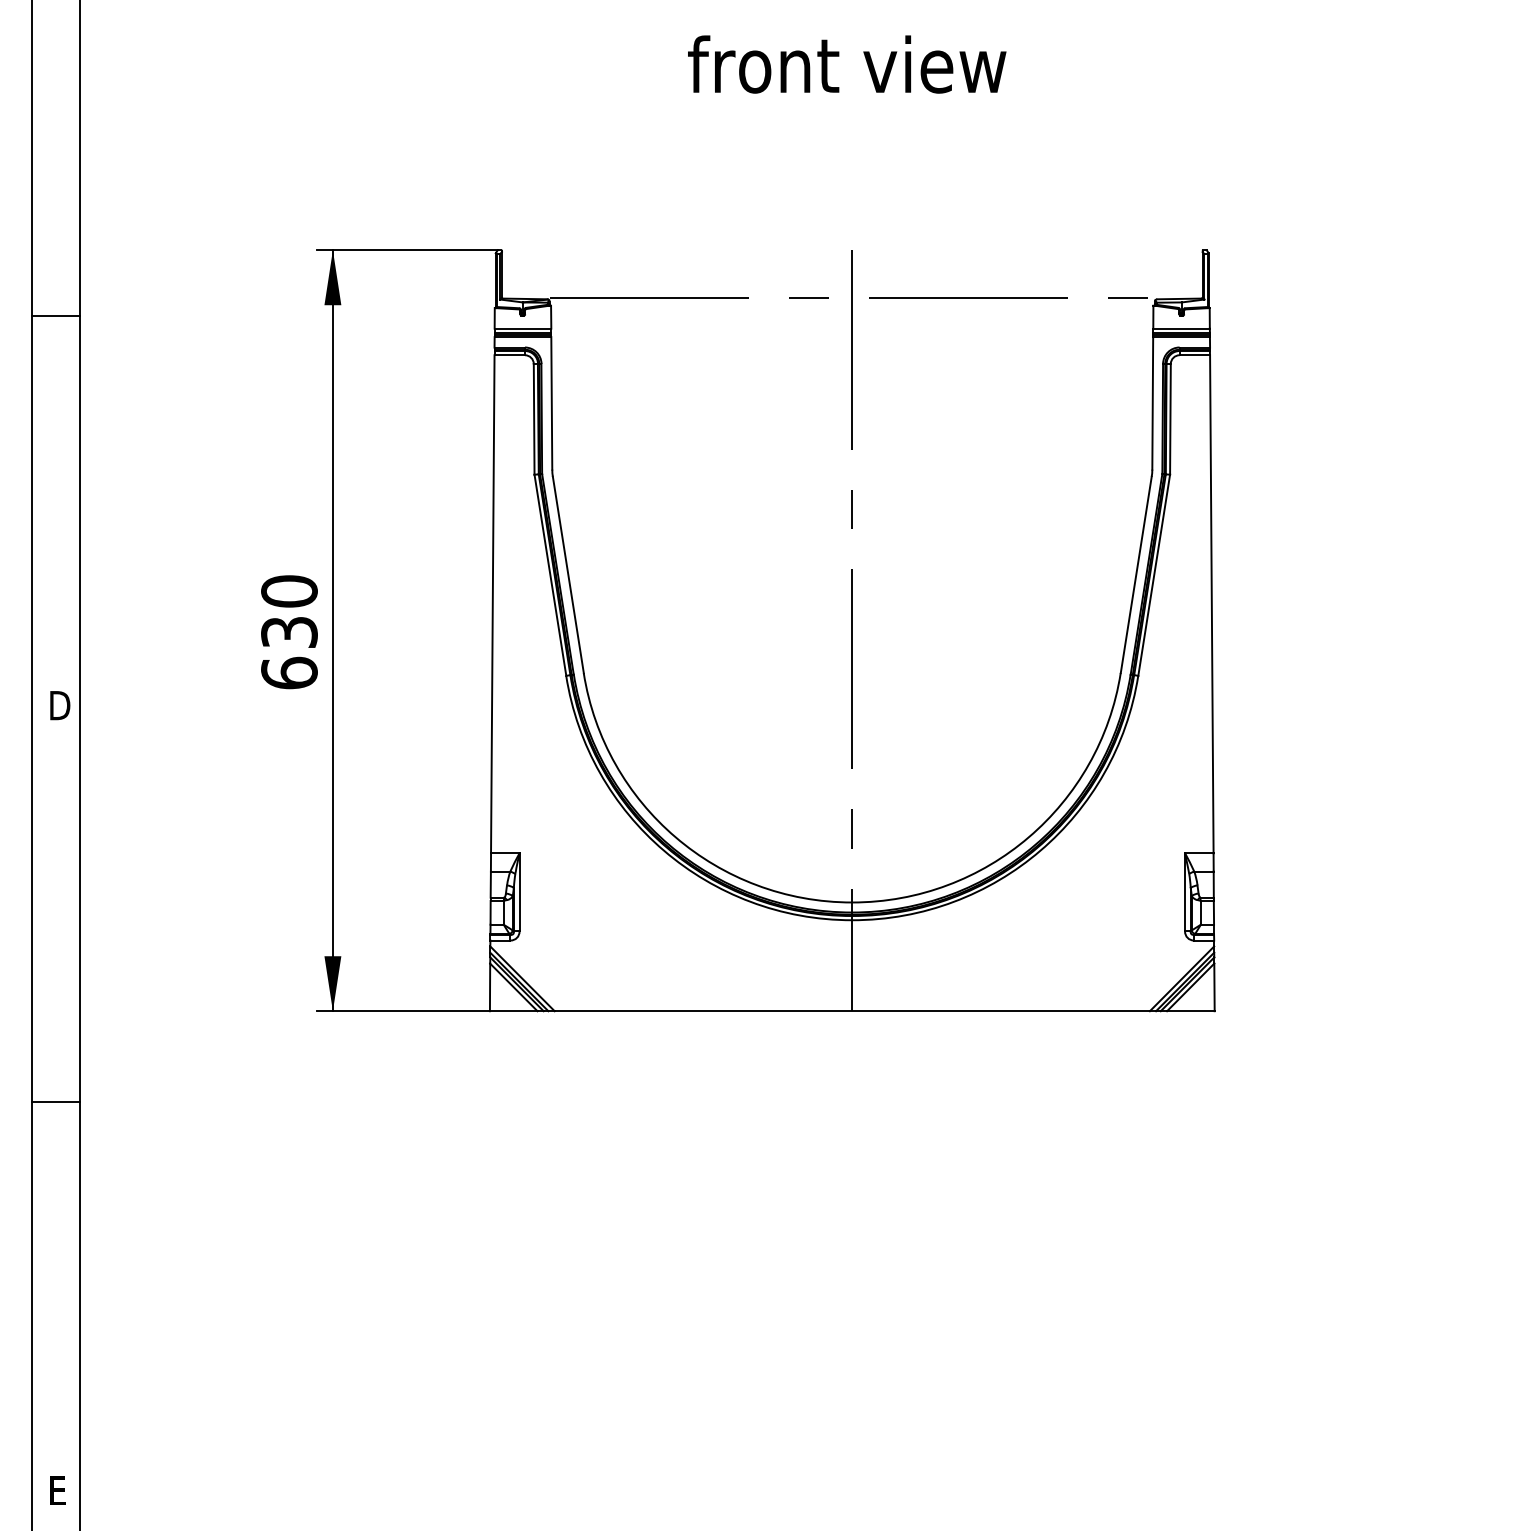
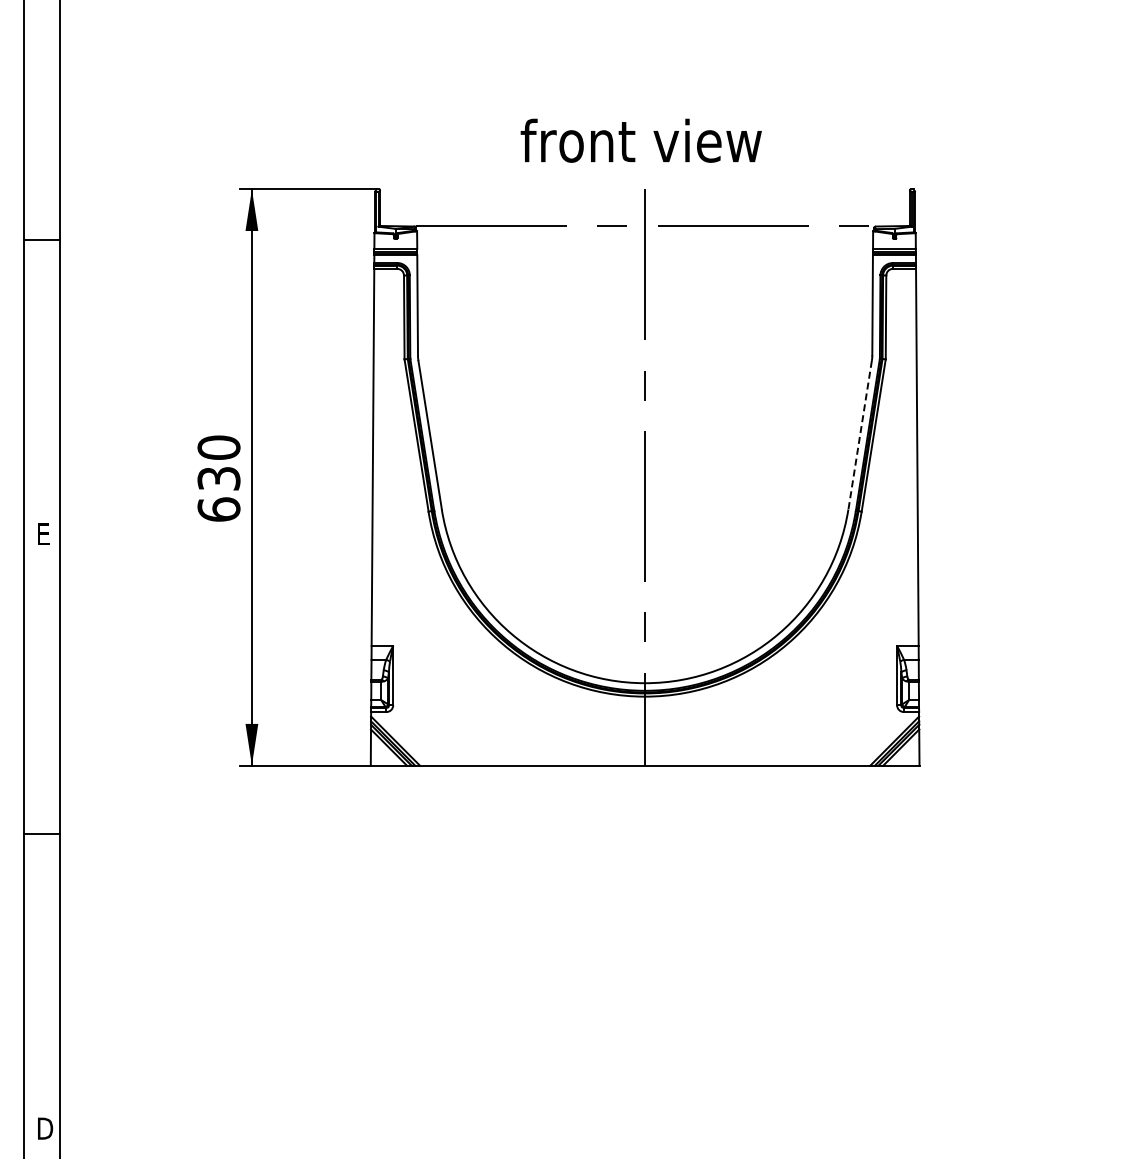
text: (846, 64) -> (640, 140), moved
line: (1136, 575) -> (860, 435), solid -> dashed
text: (60, 706) -> (45, 534), D -> E
text: (60, 1490) -> (45, 1128), E -> D

